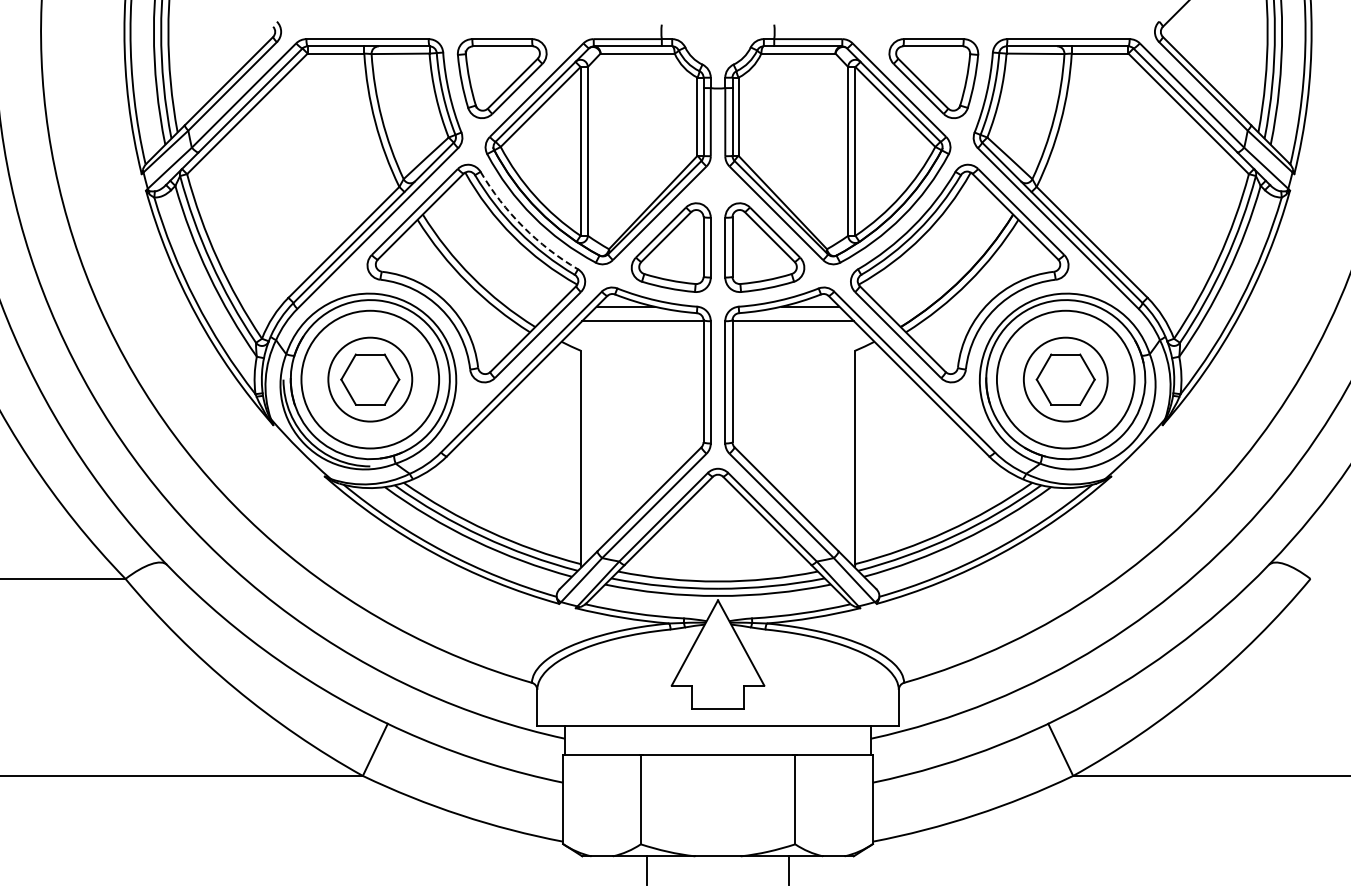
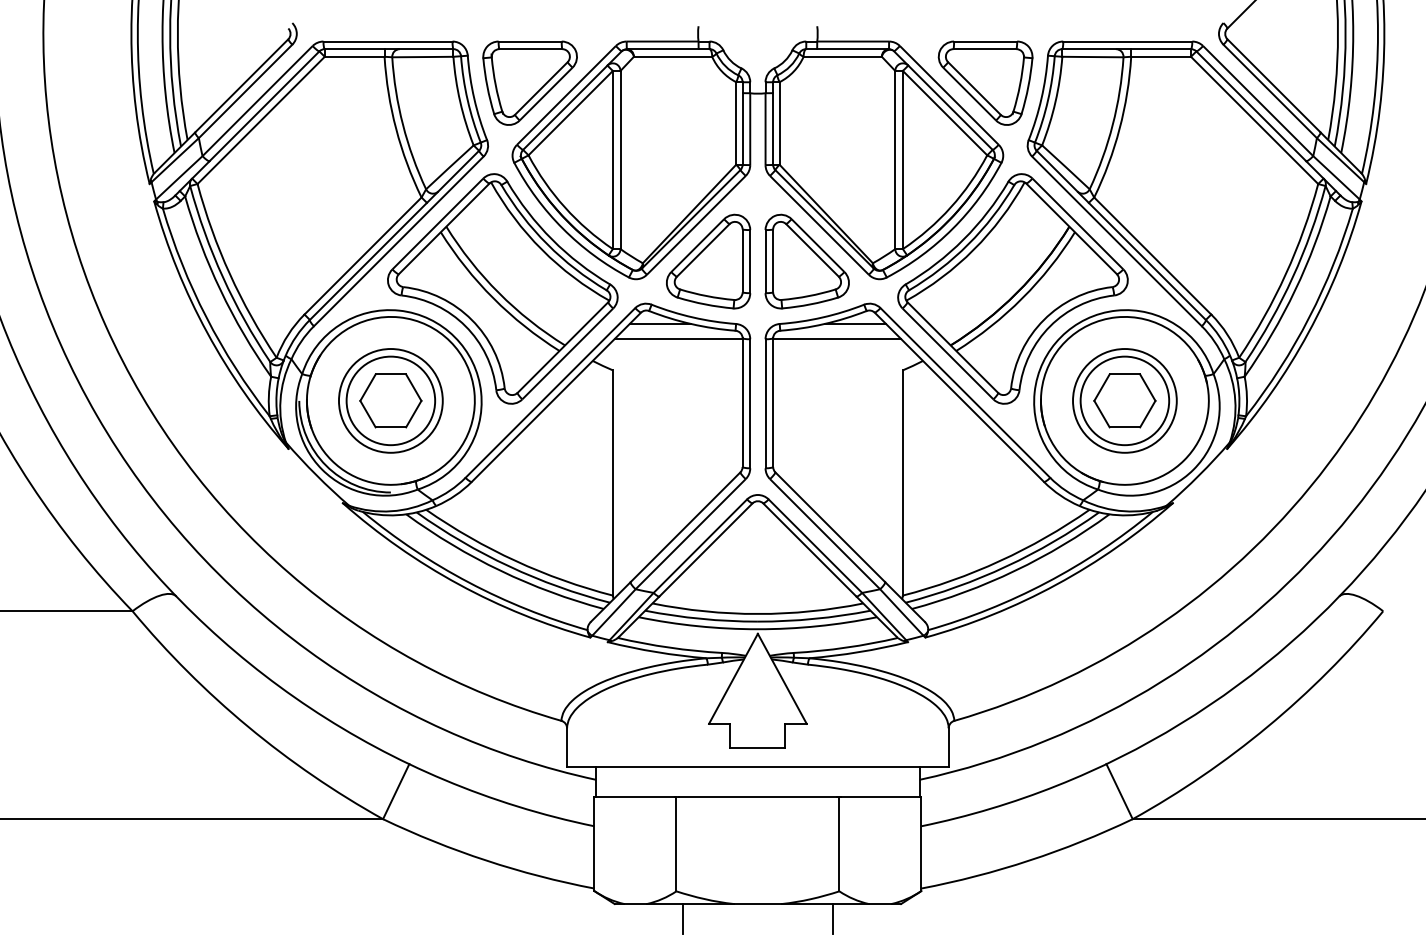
arc: (523, 226) -> (552, 239), dashed -> solid
circle: (369, 379) -> (390, 400), size x0.71
circle: (1065, 379) -> (1124, 400), size x0.71

